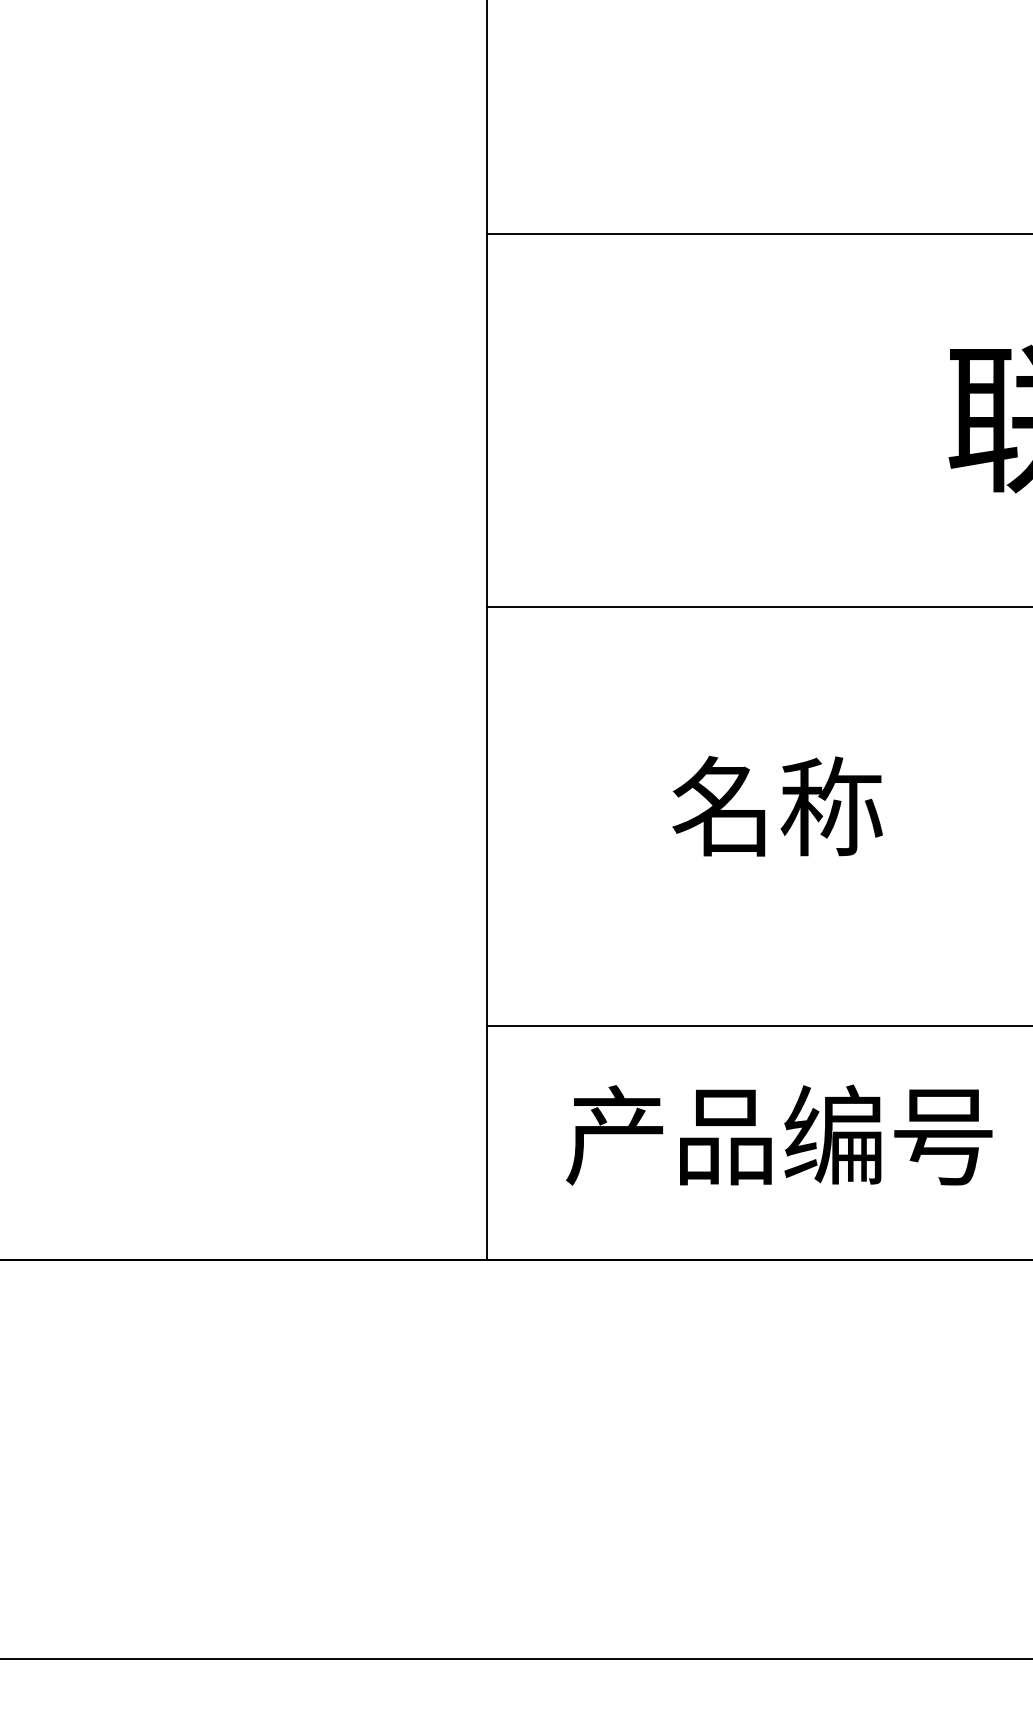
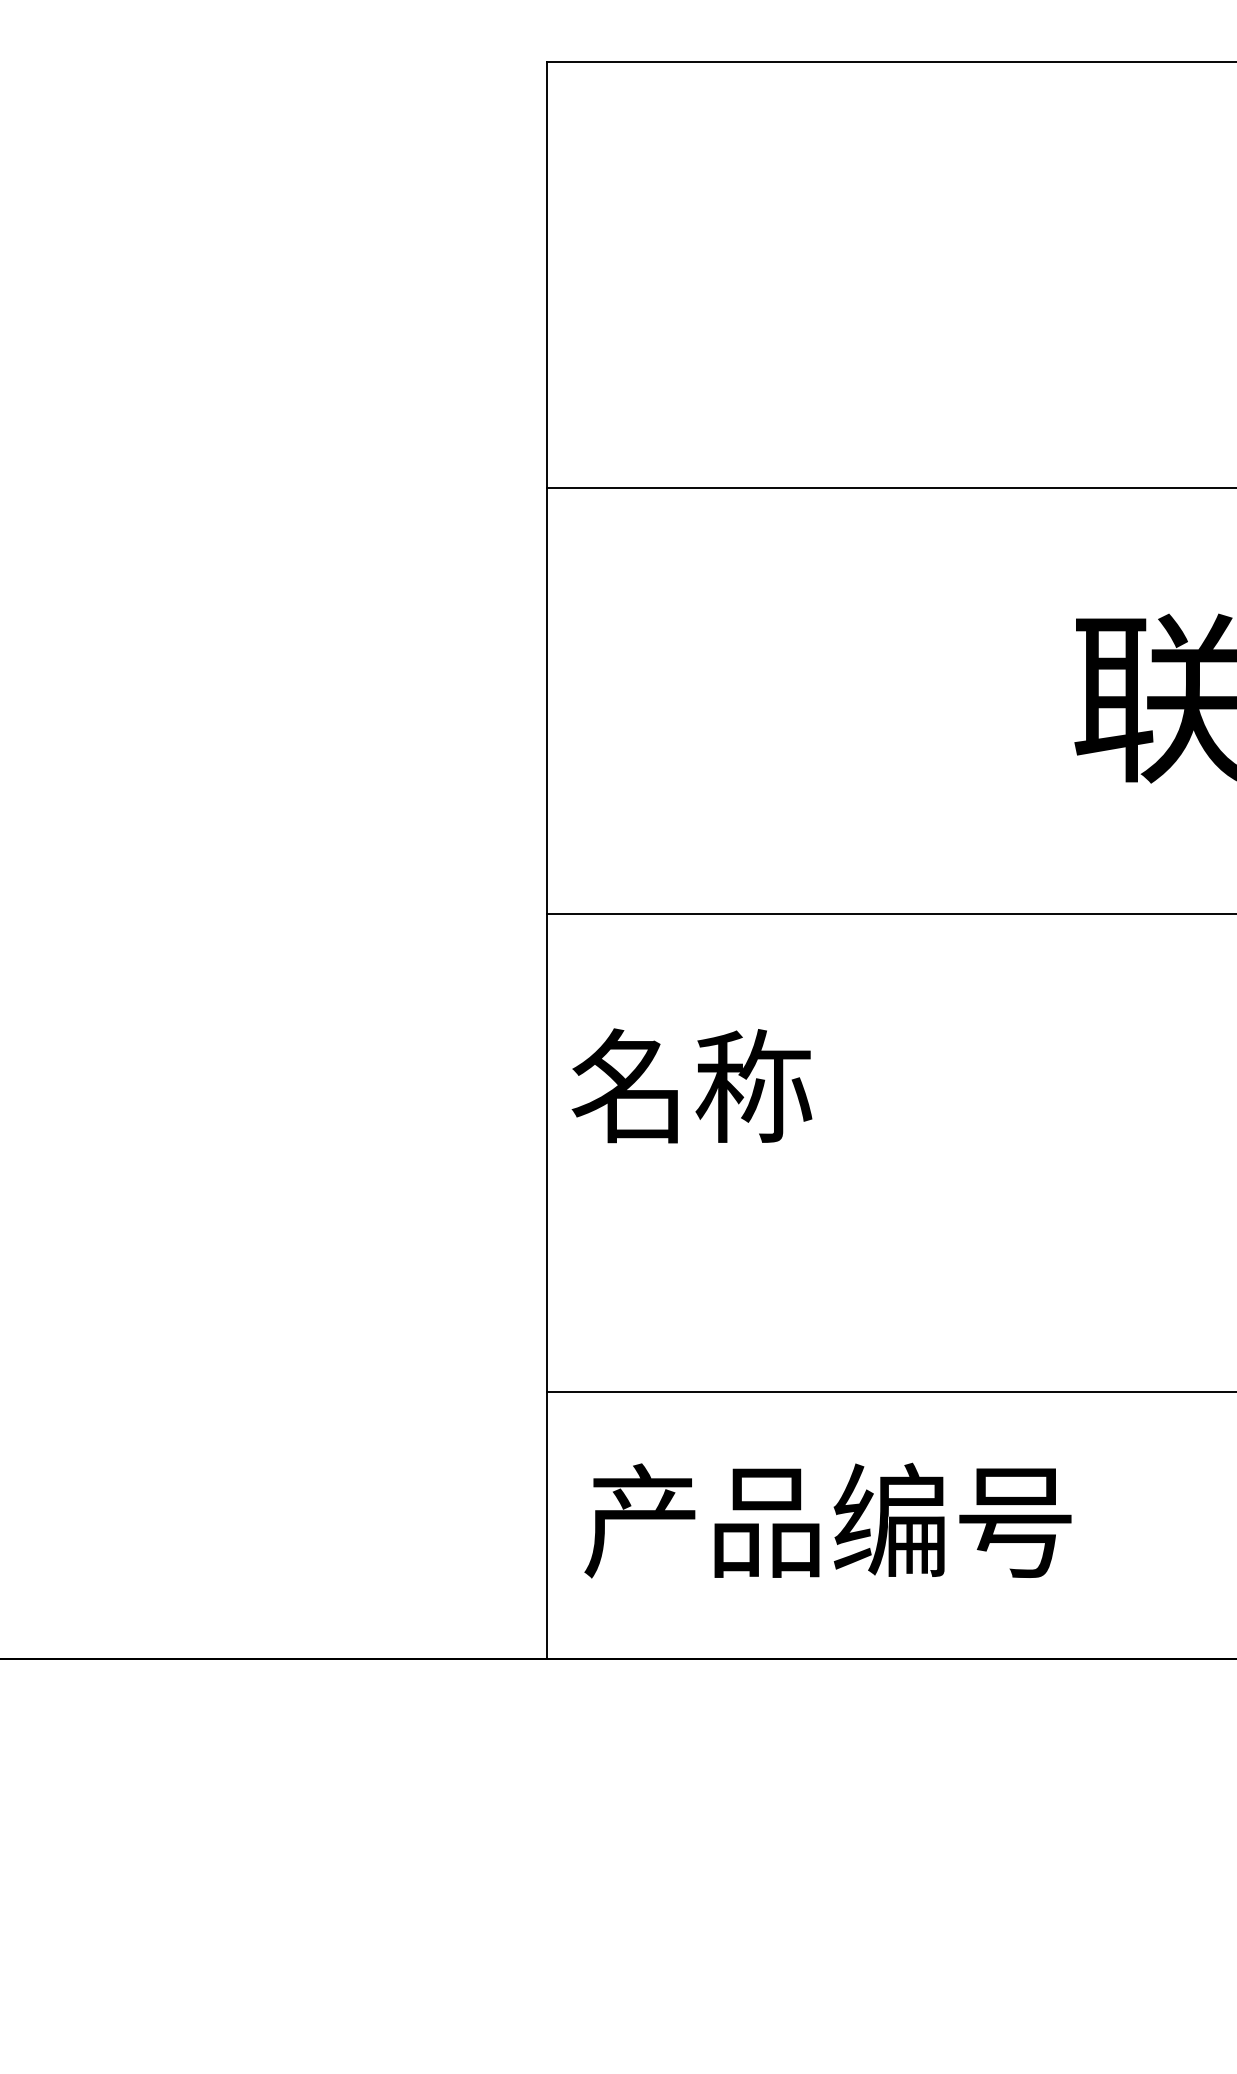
text: (777, 805) -> (691, 1085), moved
text: (778, 1135) -> (827, 1520), moved

